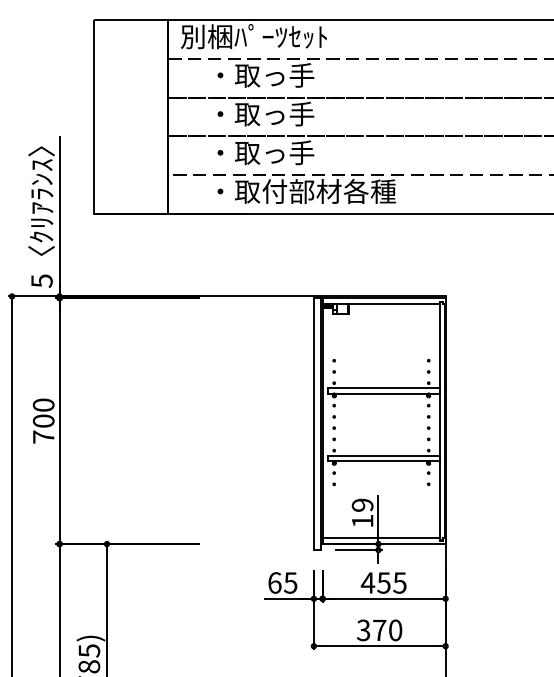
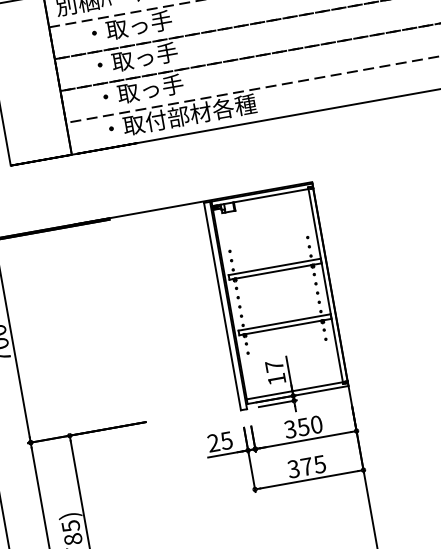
text: (362, 504) -> (274, 365), 19 -> 17
text: (274, 582) -> (213, 442), 65 -> 25
text: (383, 582) -> (303, 426), 455 -> 350
text: (395, 630) -> (319, 464), 370 -> 375

